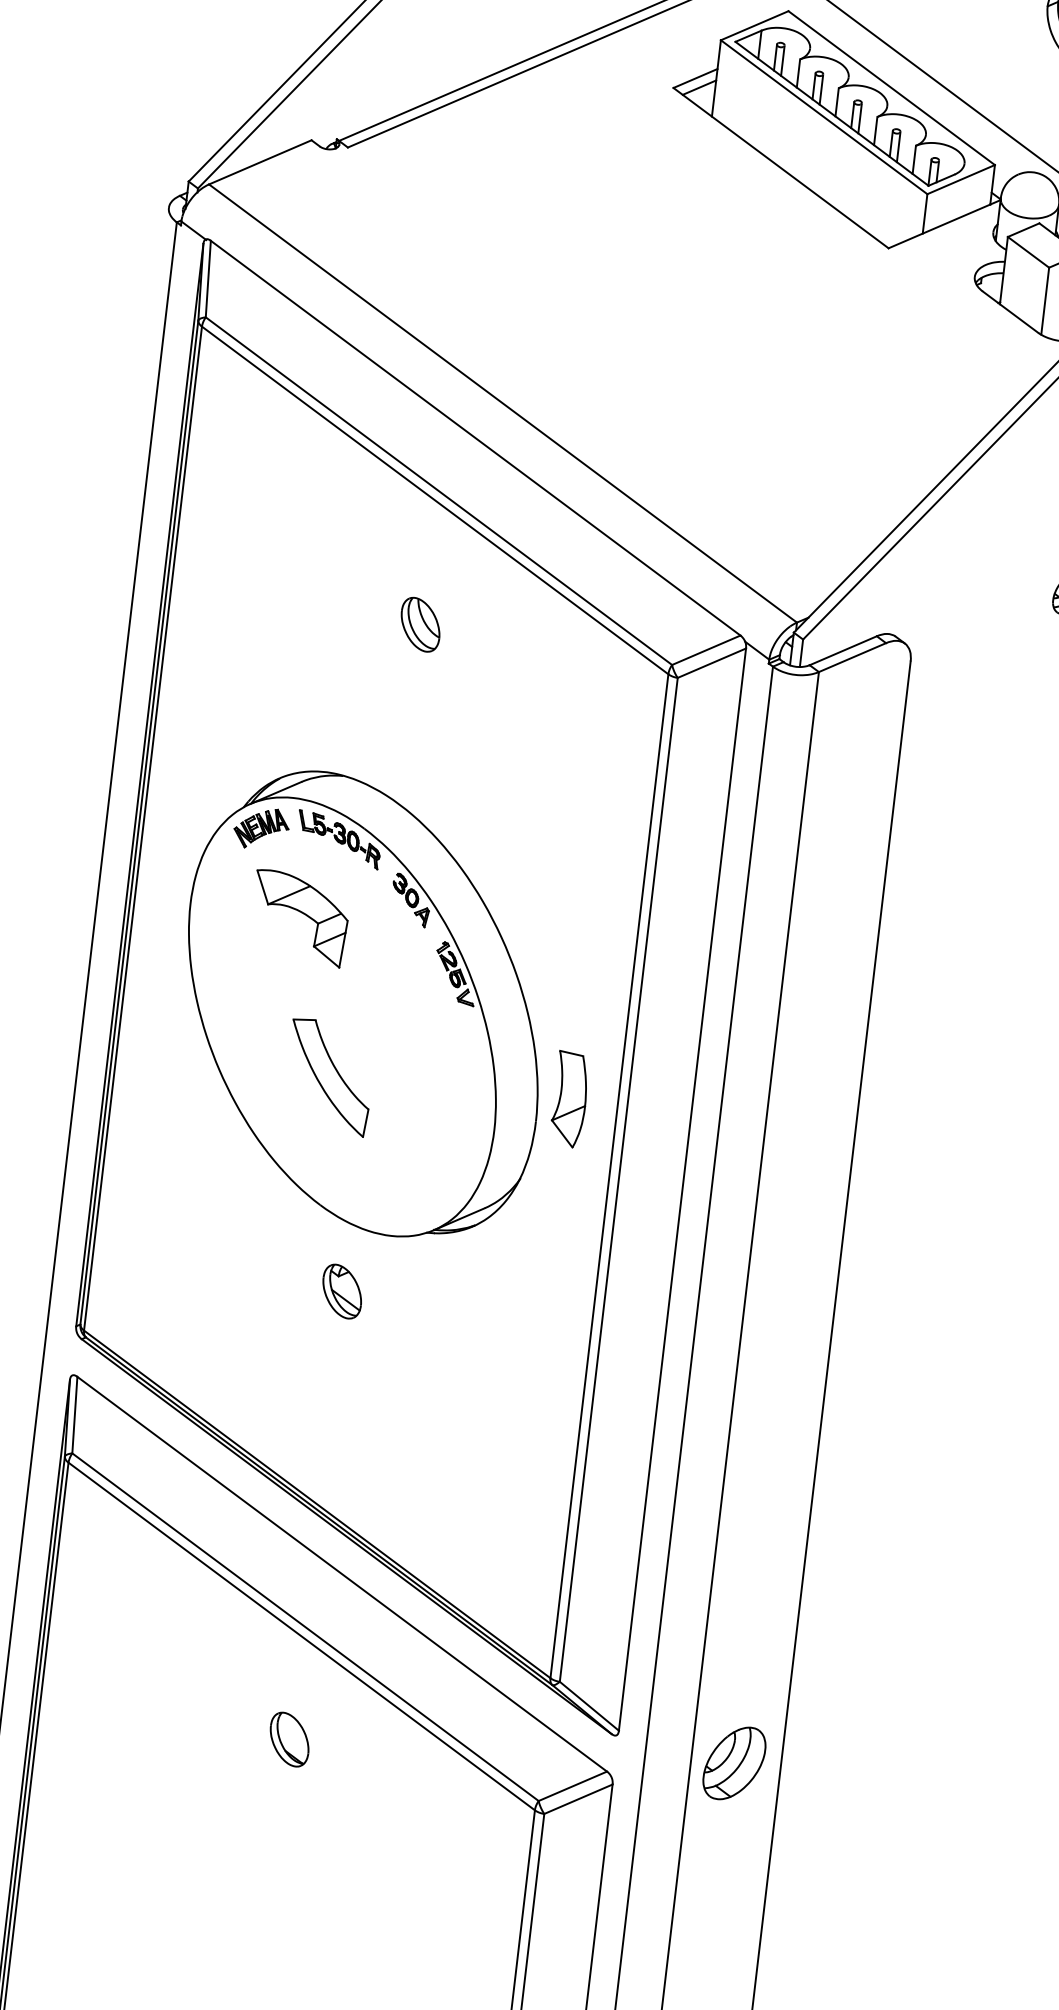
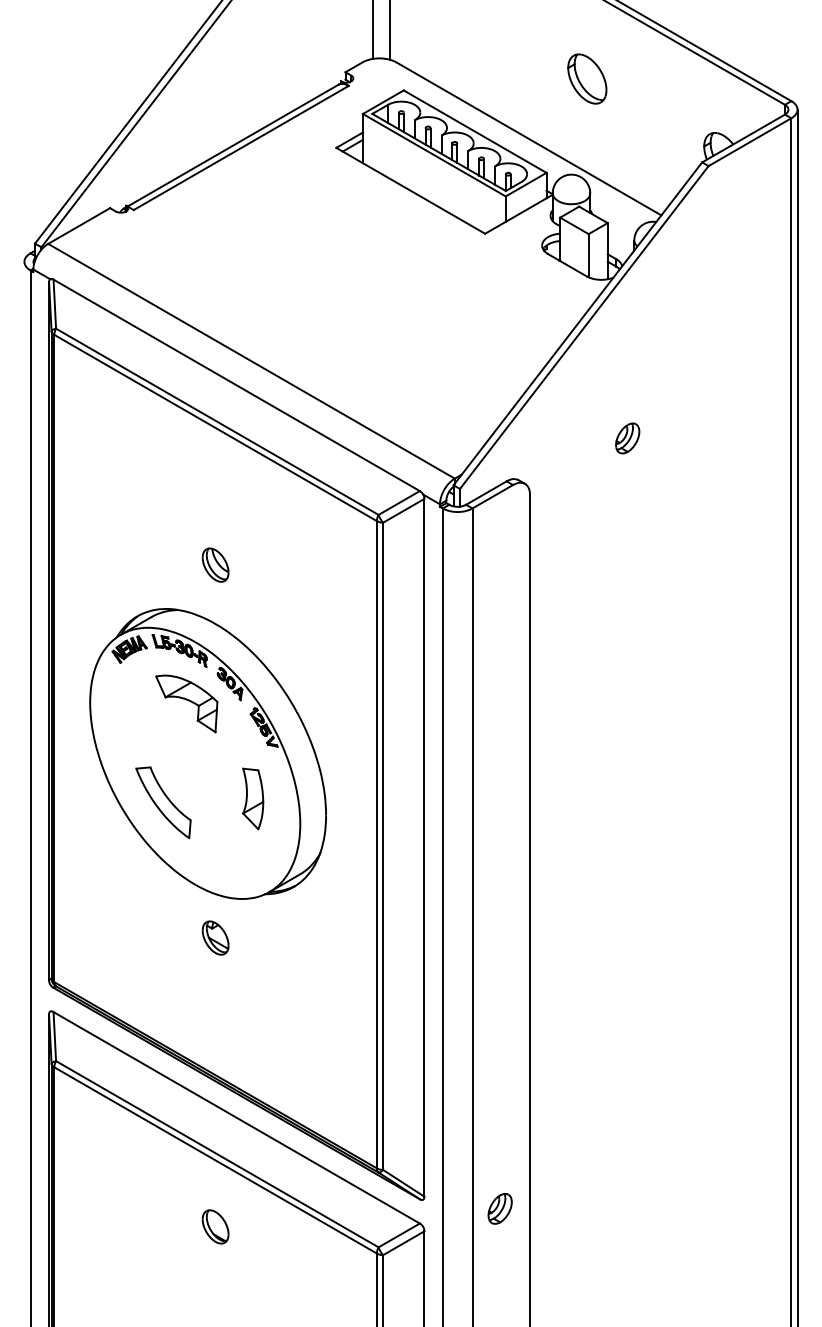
part: (420, 623) -> (215, 564), moved
part: (299, 917) -> (186, 703), moved
part: (329, 1076) -> (163, 802), moved
part: (570, 1098) -> (253, 798), moved
part: (733, 1762) -> (499, 1208), size x0.62

